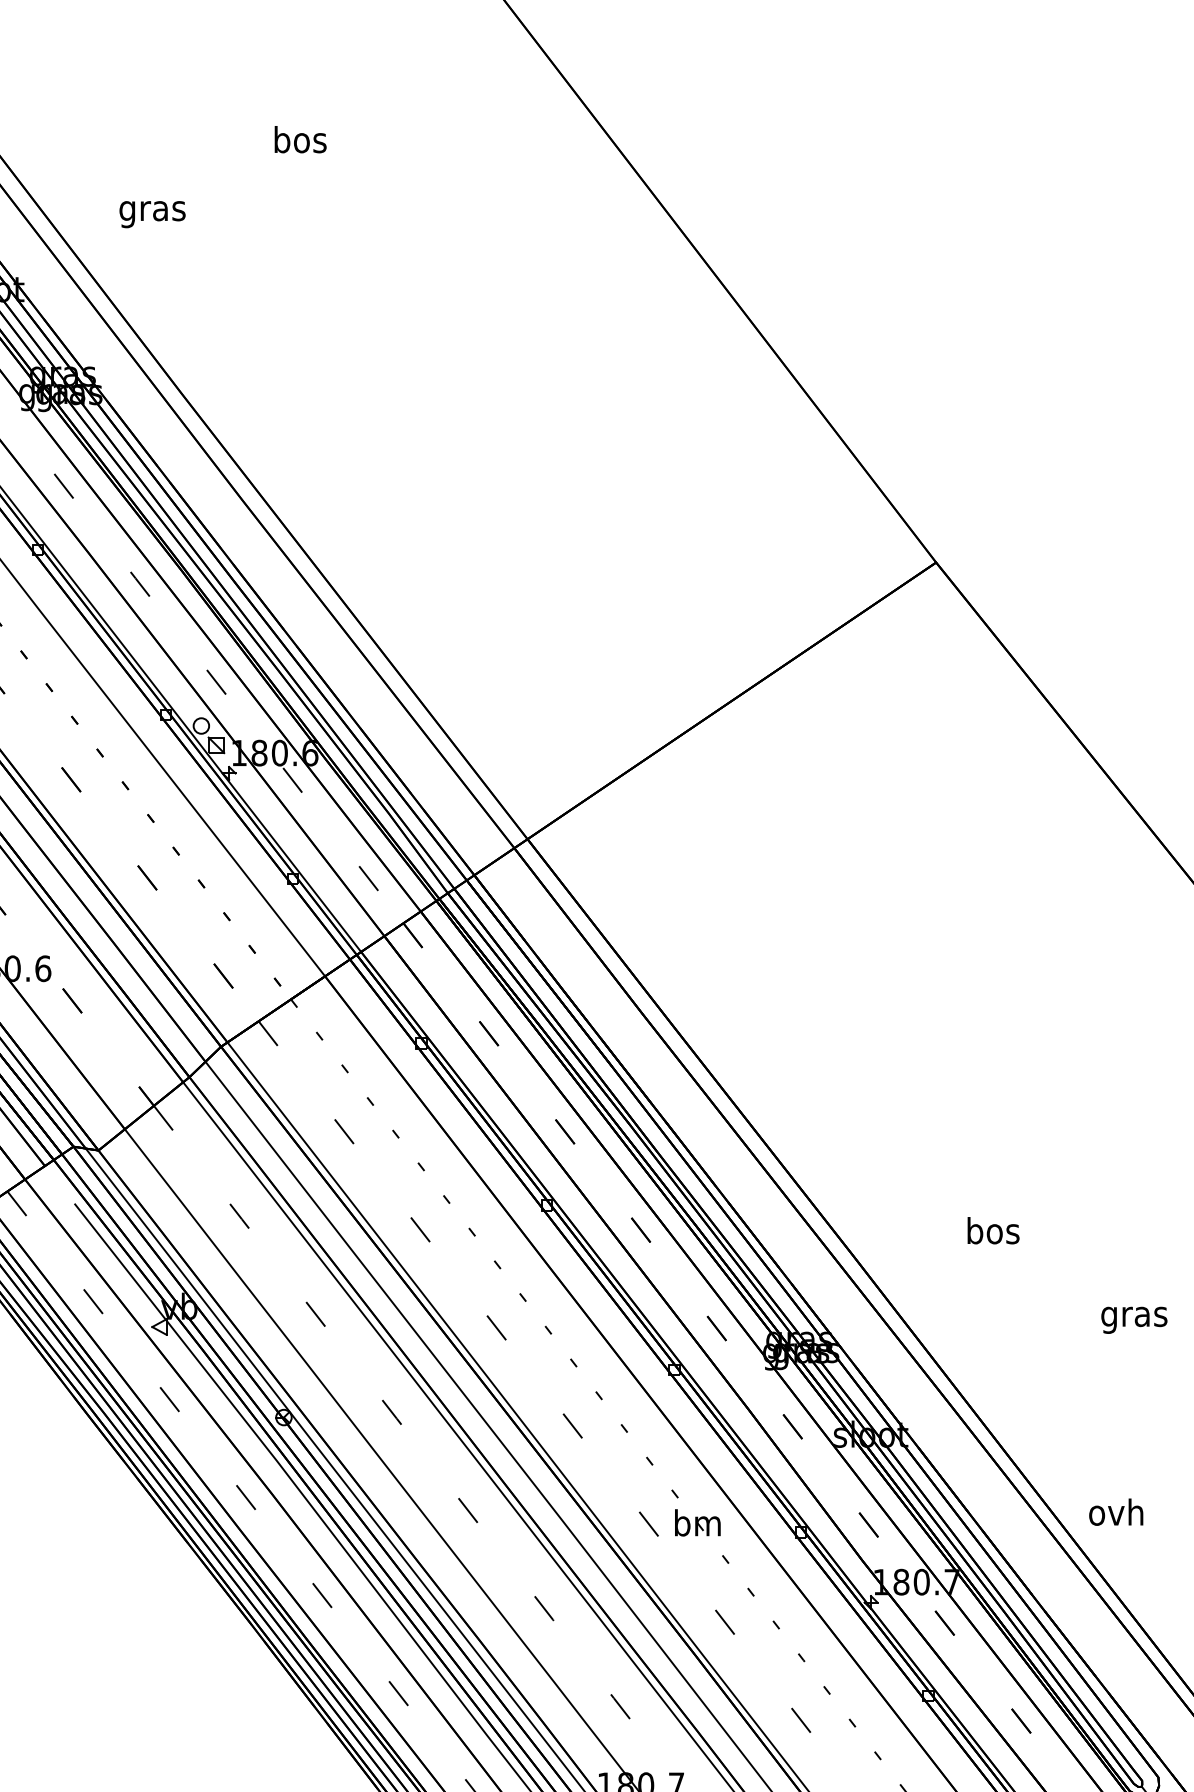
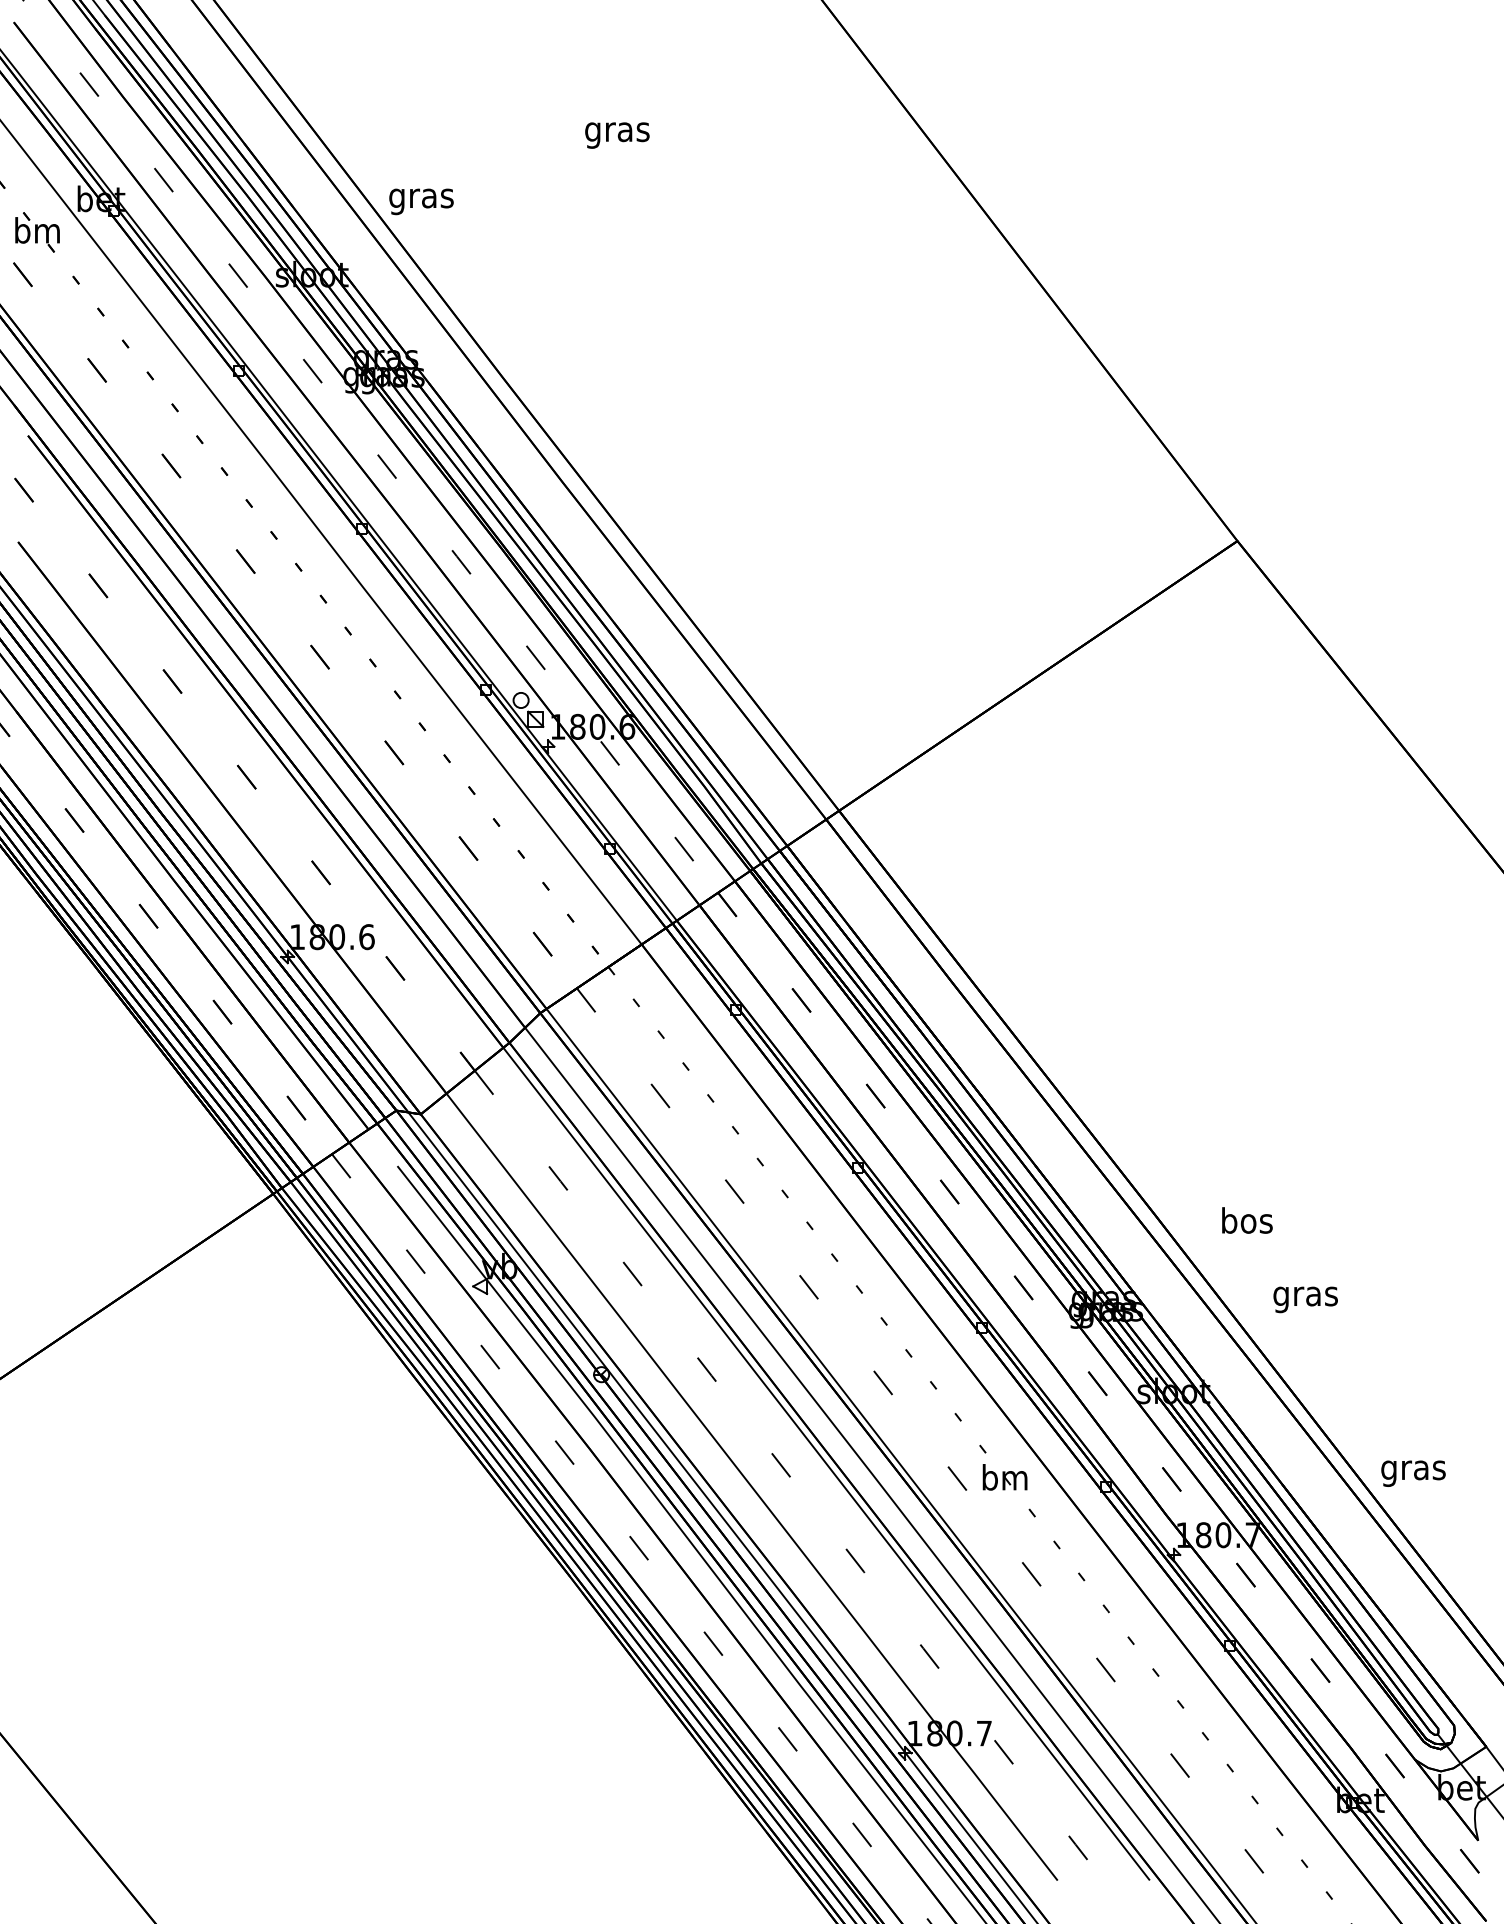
text: (300, 142) -> (617, 131), bos -> gras
text: (152, 214) -> (421, 201), moved
text: (993, 1230) -> (1247, 1220), moved
text: (1134, 1319) -> (1305, 1299), moved
text: (1116, 1514) -> (1413, 1469), ovh -> gras

